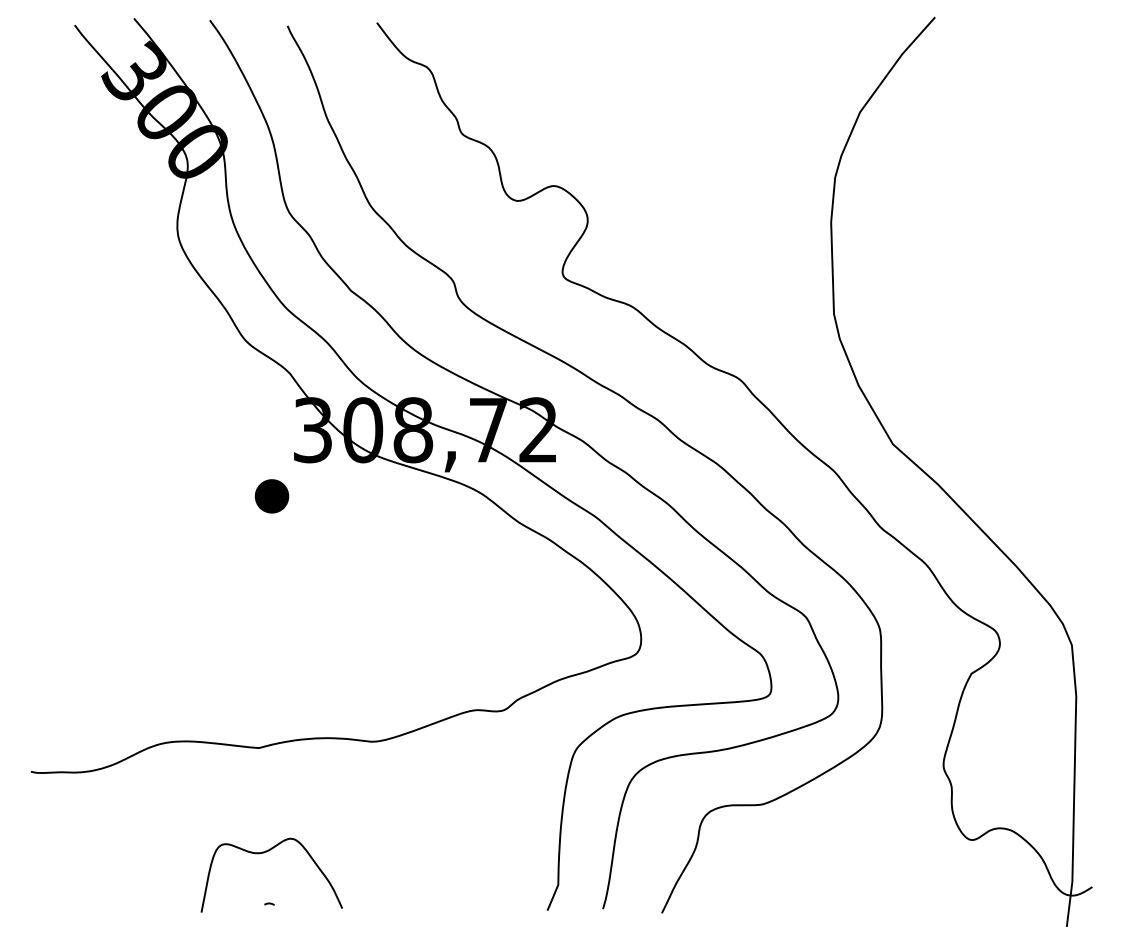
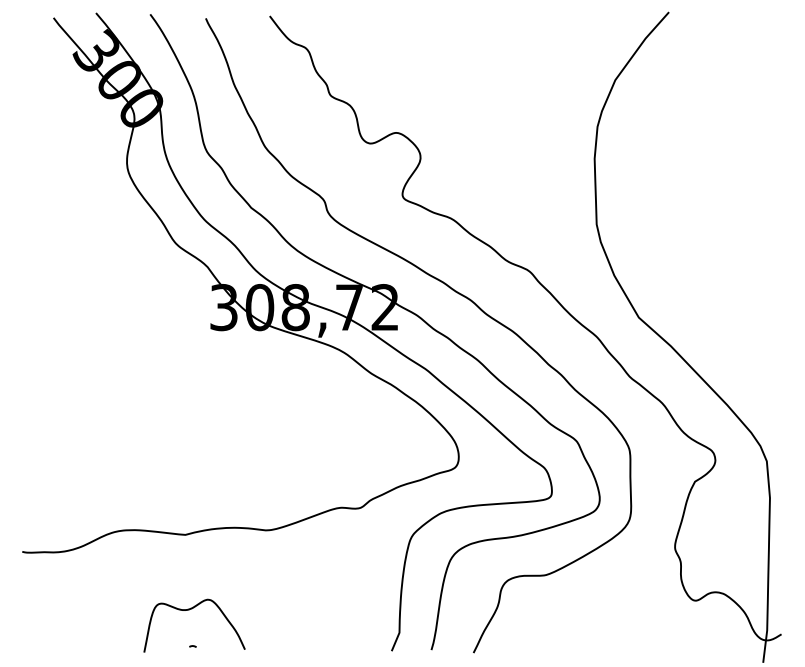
part: (271, 495) -> (194, 354), removed

